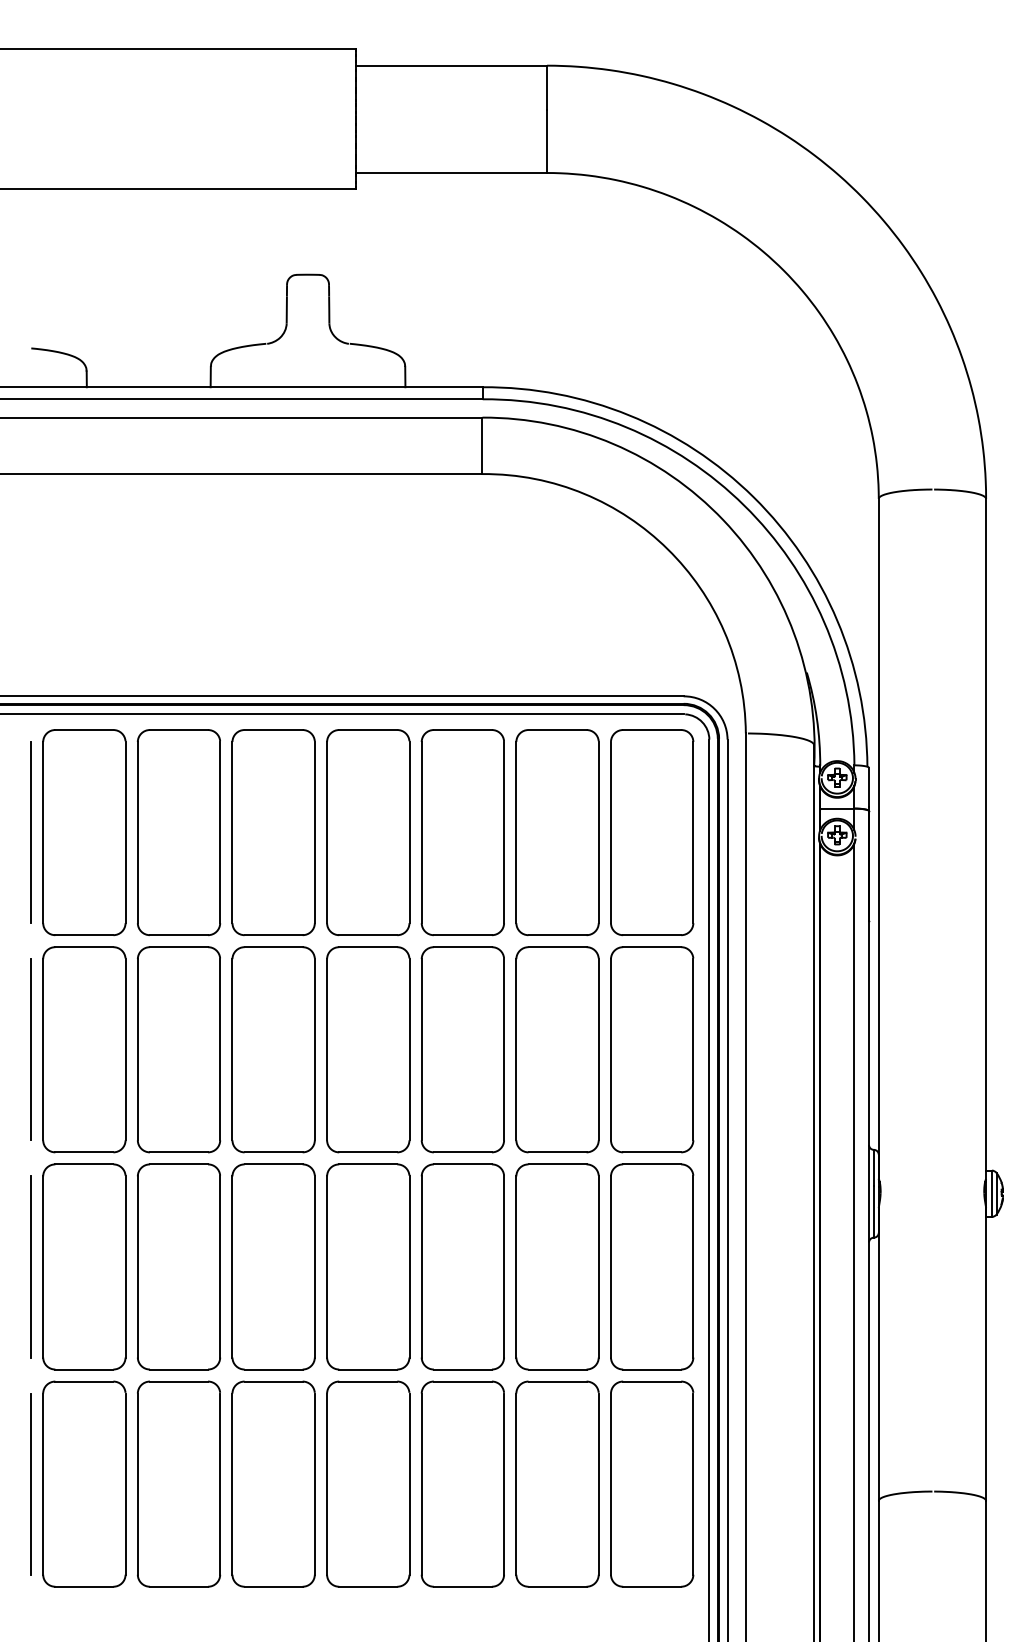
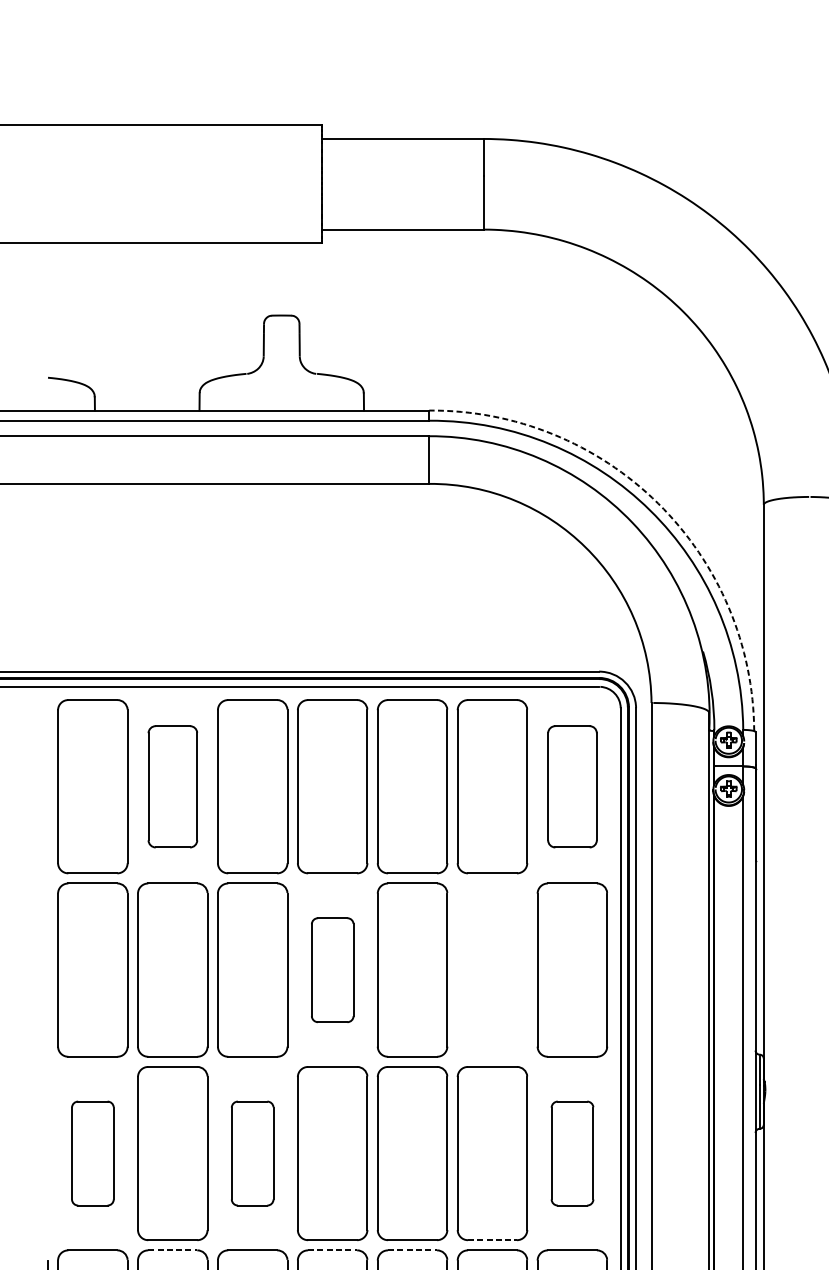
arc: (753, 497) -> (657, 503), solid -> dashed
line: (30, 832) -> (47, 786), removed
part: (179, 832) -> (173, 786), size x0.7
part: (652, 832) -> (572, 786), size x0.7
line: (30, 1049) -> (47, 969), removed
part: (368, 1049) -> (332, 969), size x0.6
part: (557, 1049) -> (492, 969), removed
line: (30, 1266) -> (47, 1153), removed
part: (84, 1266) -> (92, 1153), size x0.6
part: (273, 1266) -> (252, 1153), size x0.6
part: (652, 1266) -> (572, 1153), size x0.6
line: (558, 1369) -> (493, 1240), solid -> dashed
line: (179, 1381) -> (173, 1250), solid -> dashed
line: (368, 1381) -> (332, 1250), solid -> dashed
line: (463, 1381) -> (413, 1250), solid -> dashed

